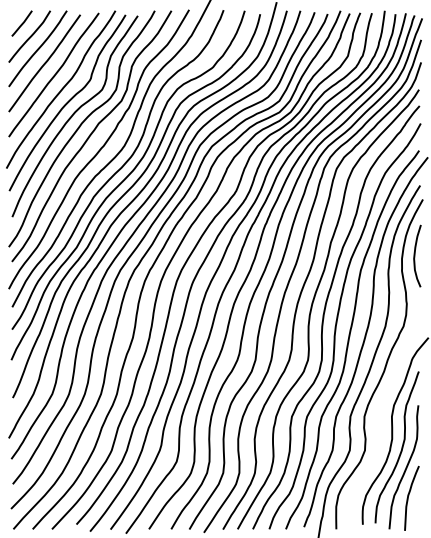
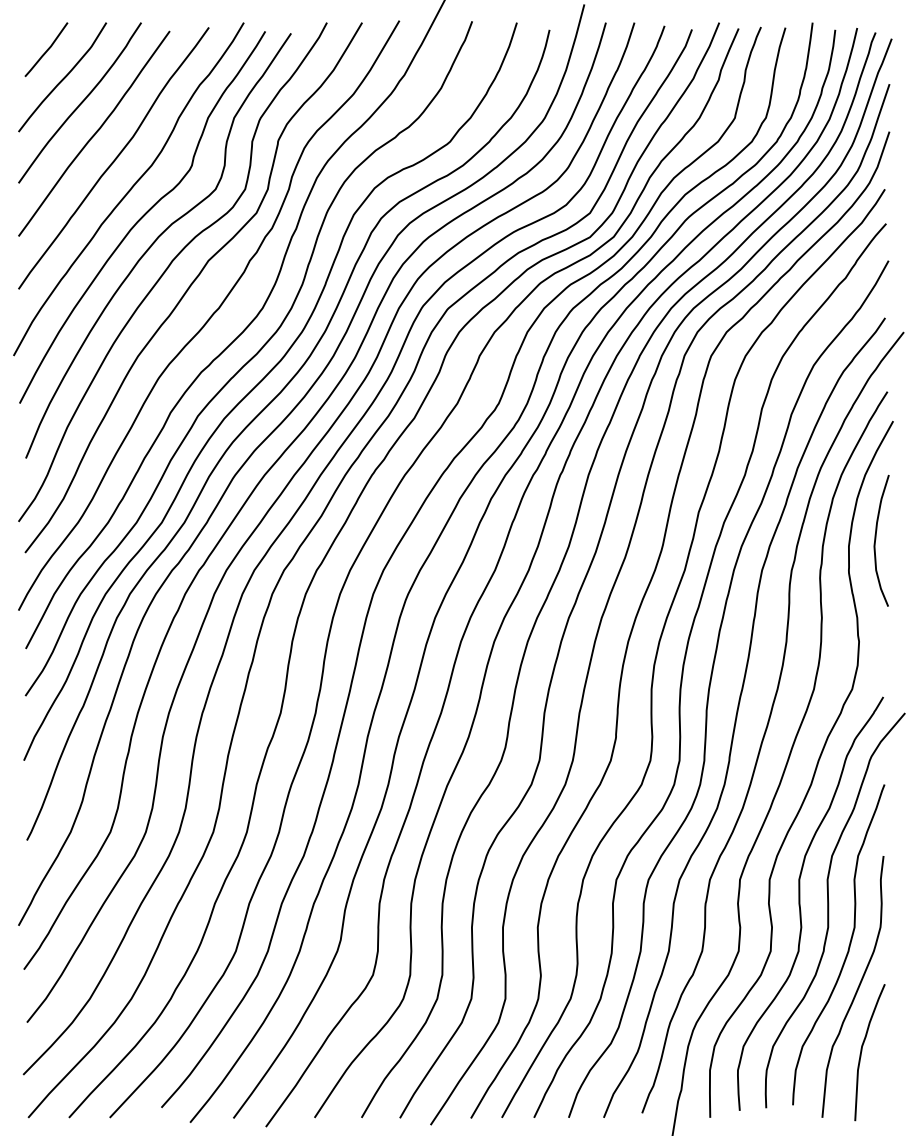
curve: (379, 427) -> (801, 902), added

